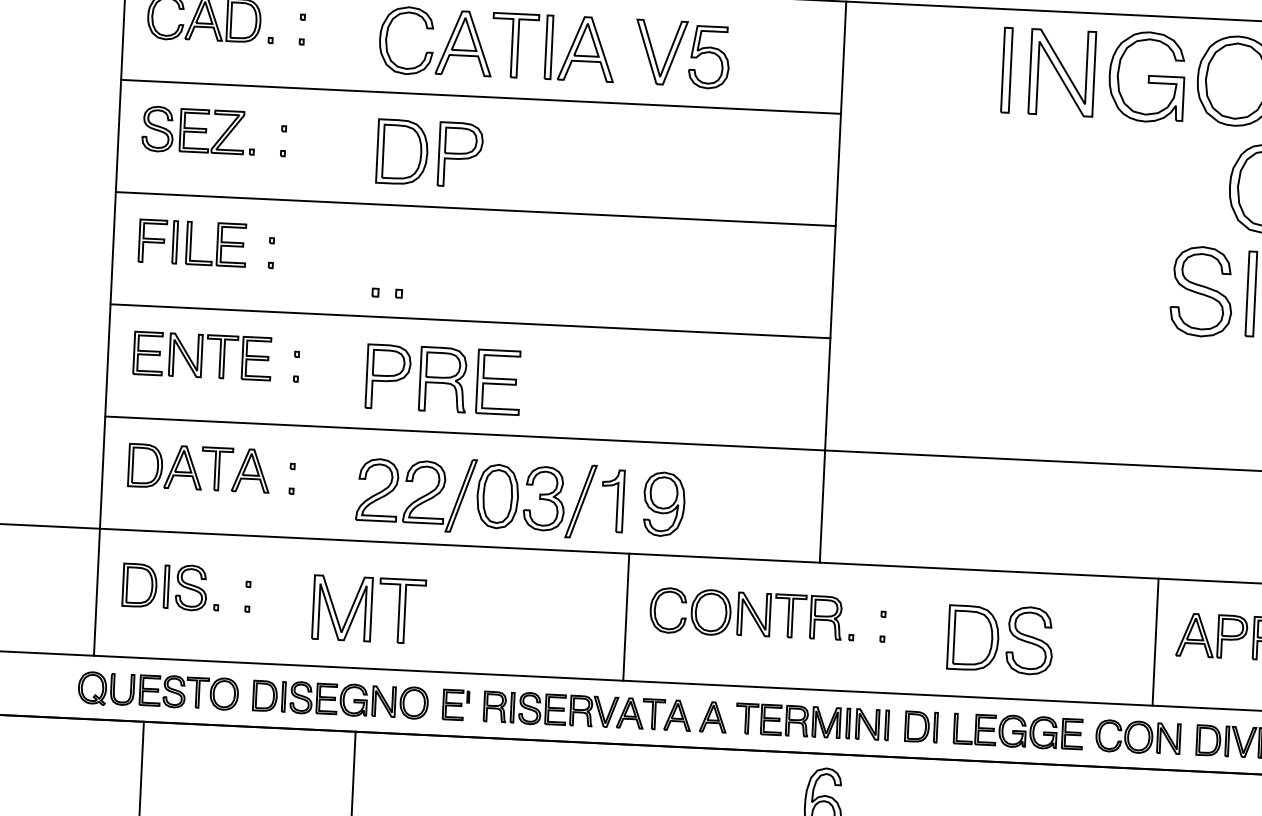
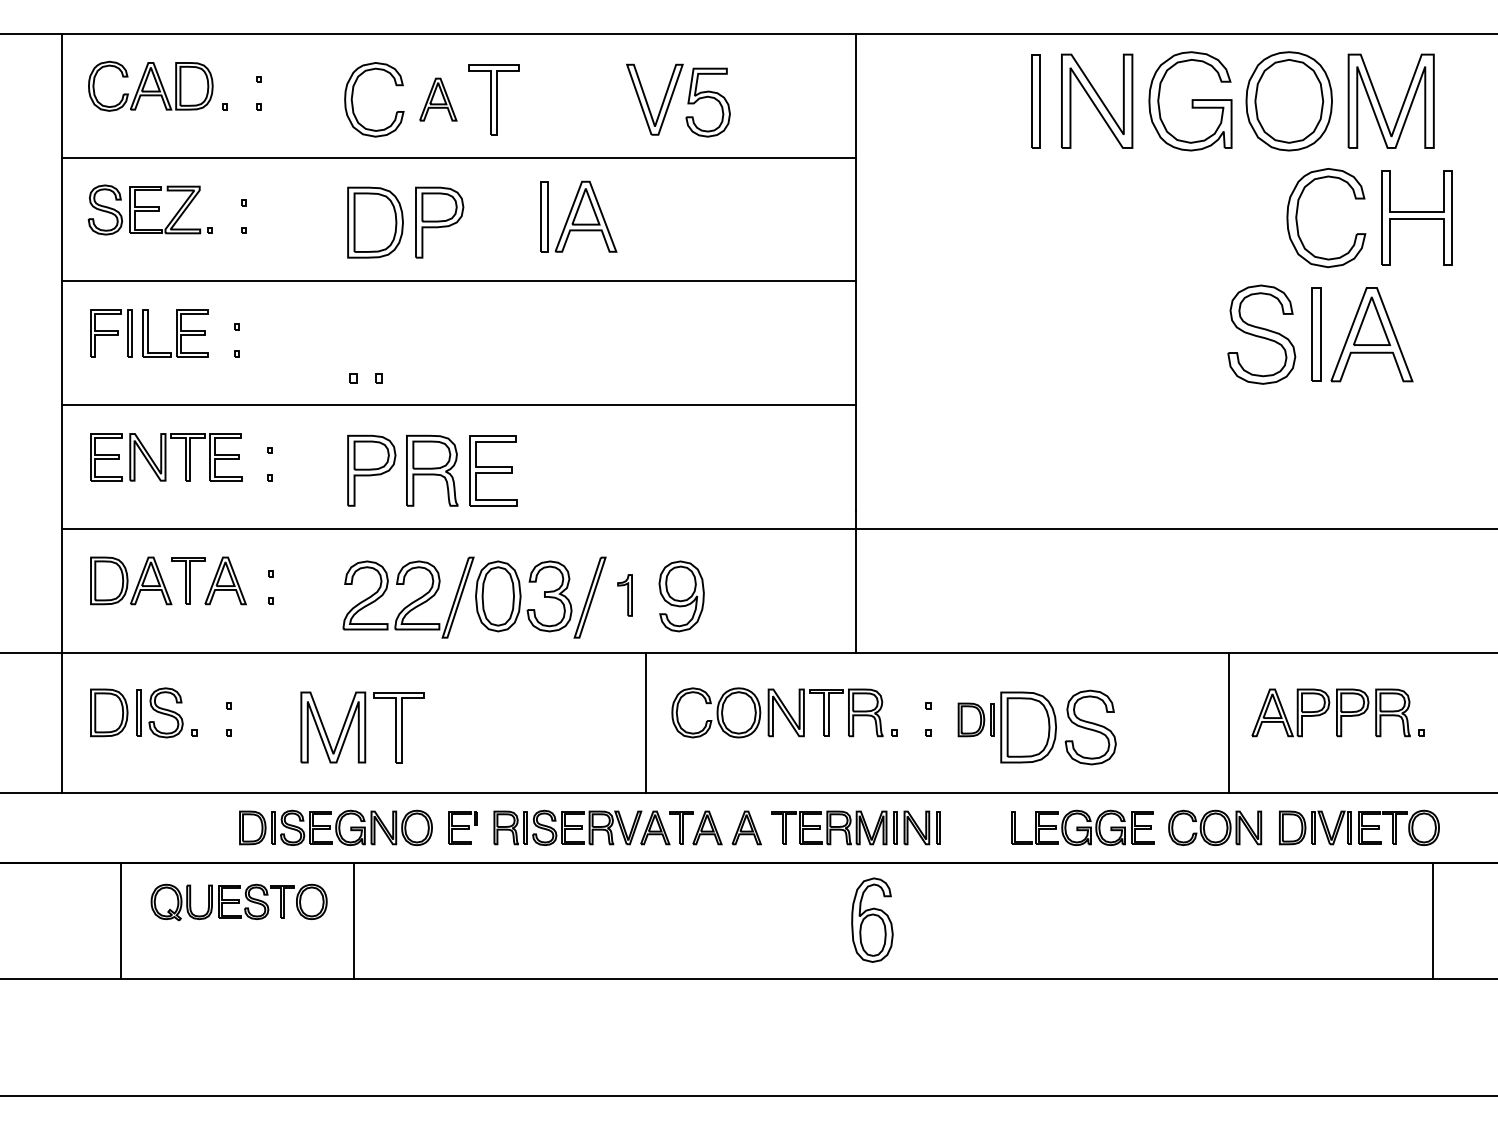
part: (464, 43) -> (438, 99), size x0.6
part: (580, 48) -> (578, 216), moved
part: (612, 501) -> (624, 595), size x0.6
part: (157, 691) -> (238, 902), moved
part: (920, 726) -> (975, 719), moved

